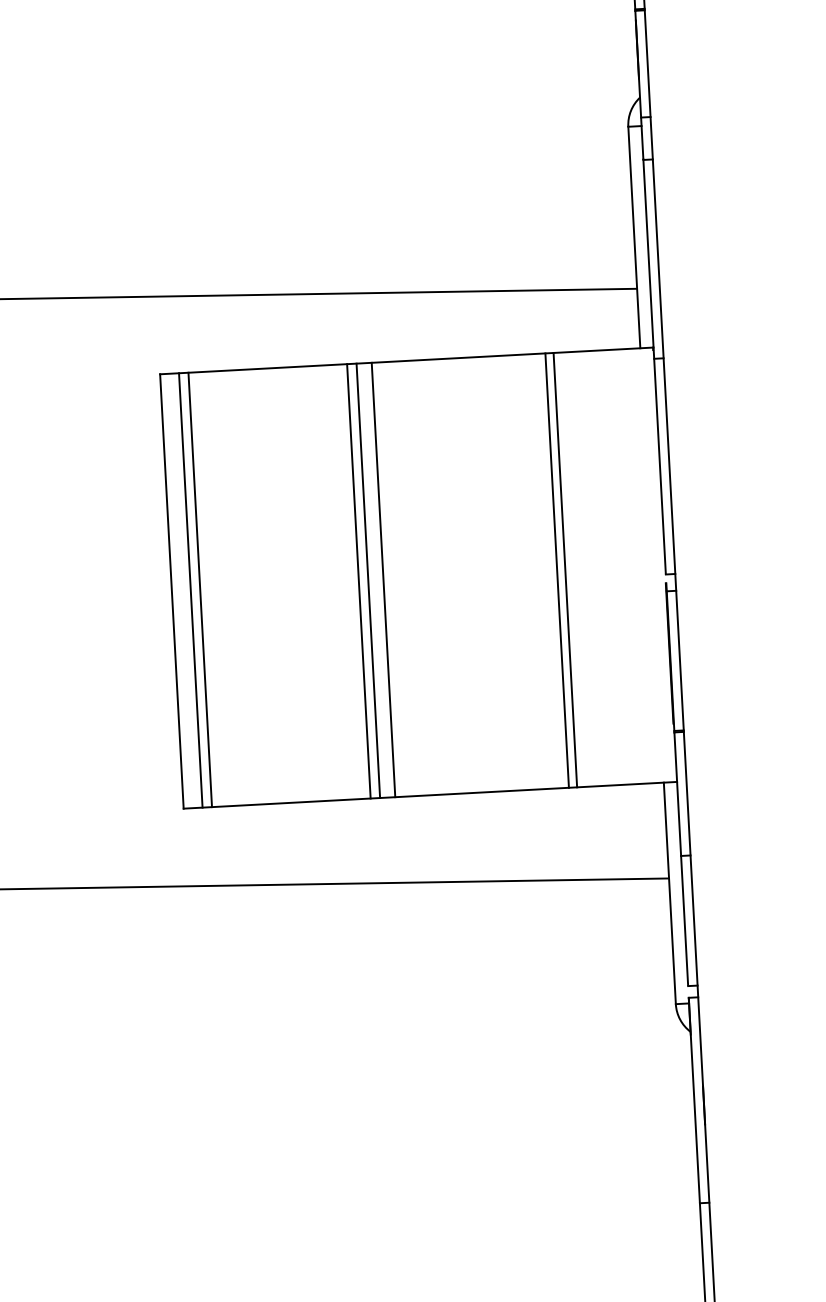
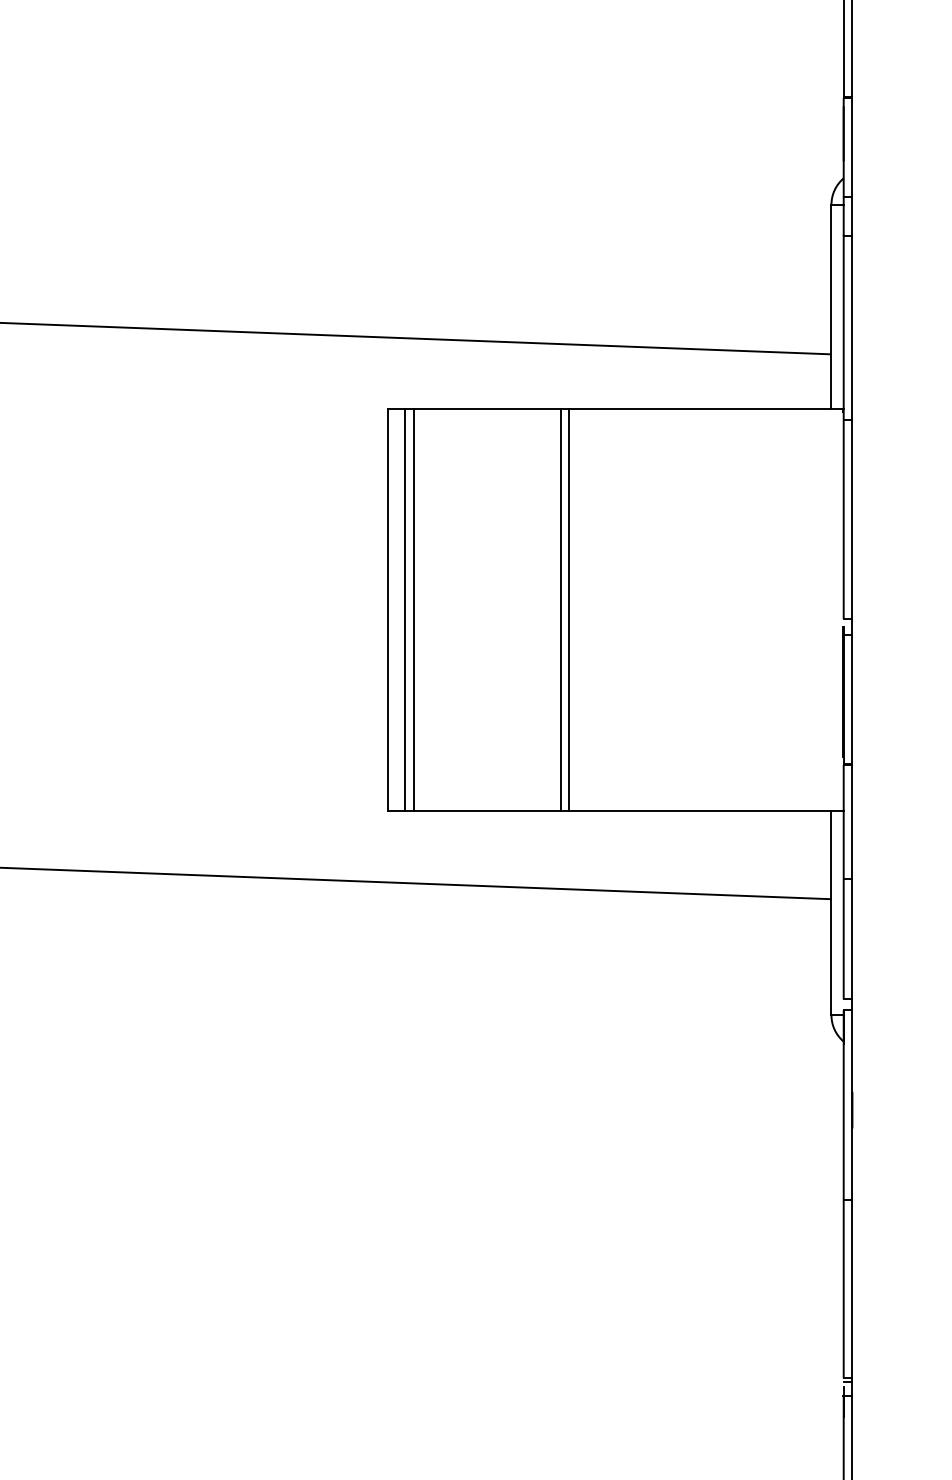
line: (565, 569) -> (751, 609), removed
line: (556, 570) -> (743, 609), removed
line: (383, 579) -> (583, 609), removed

